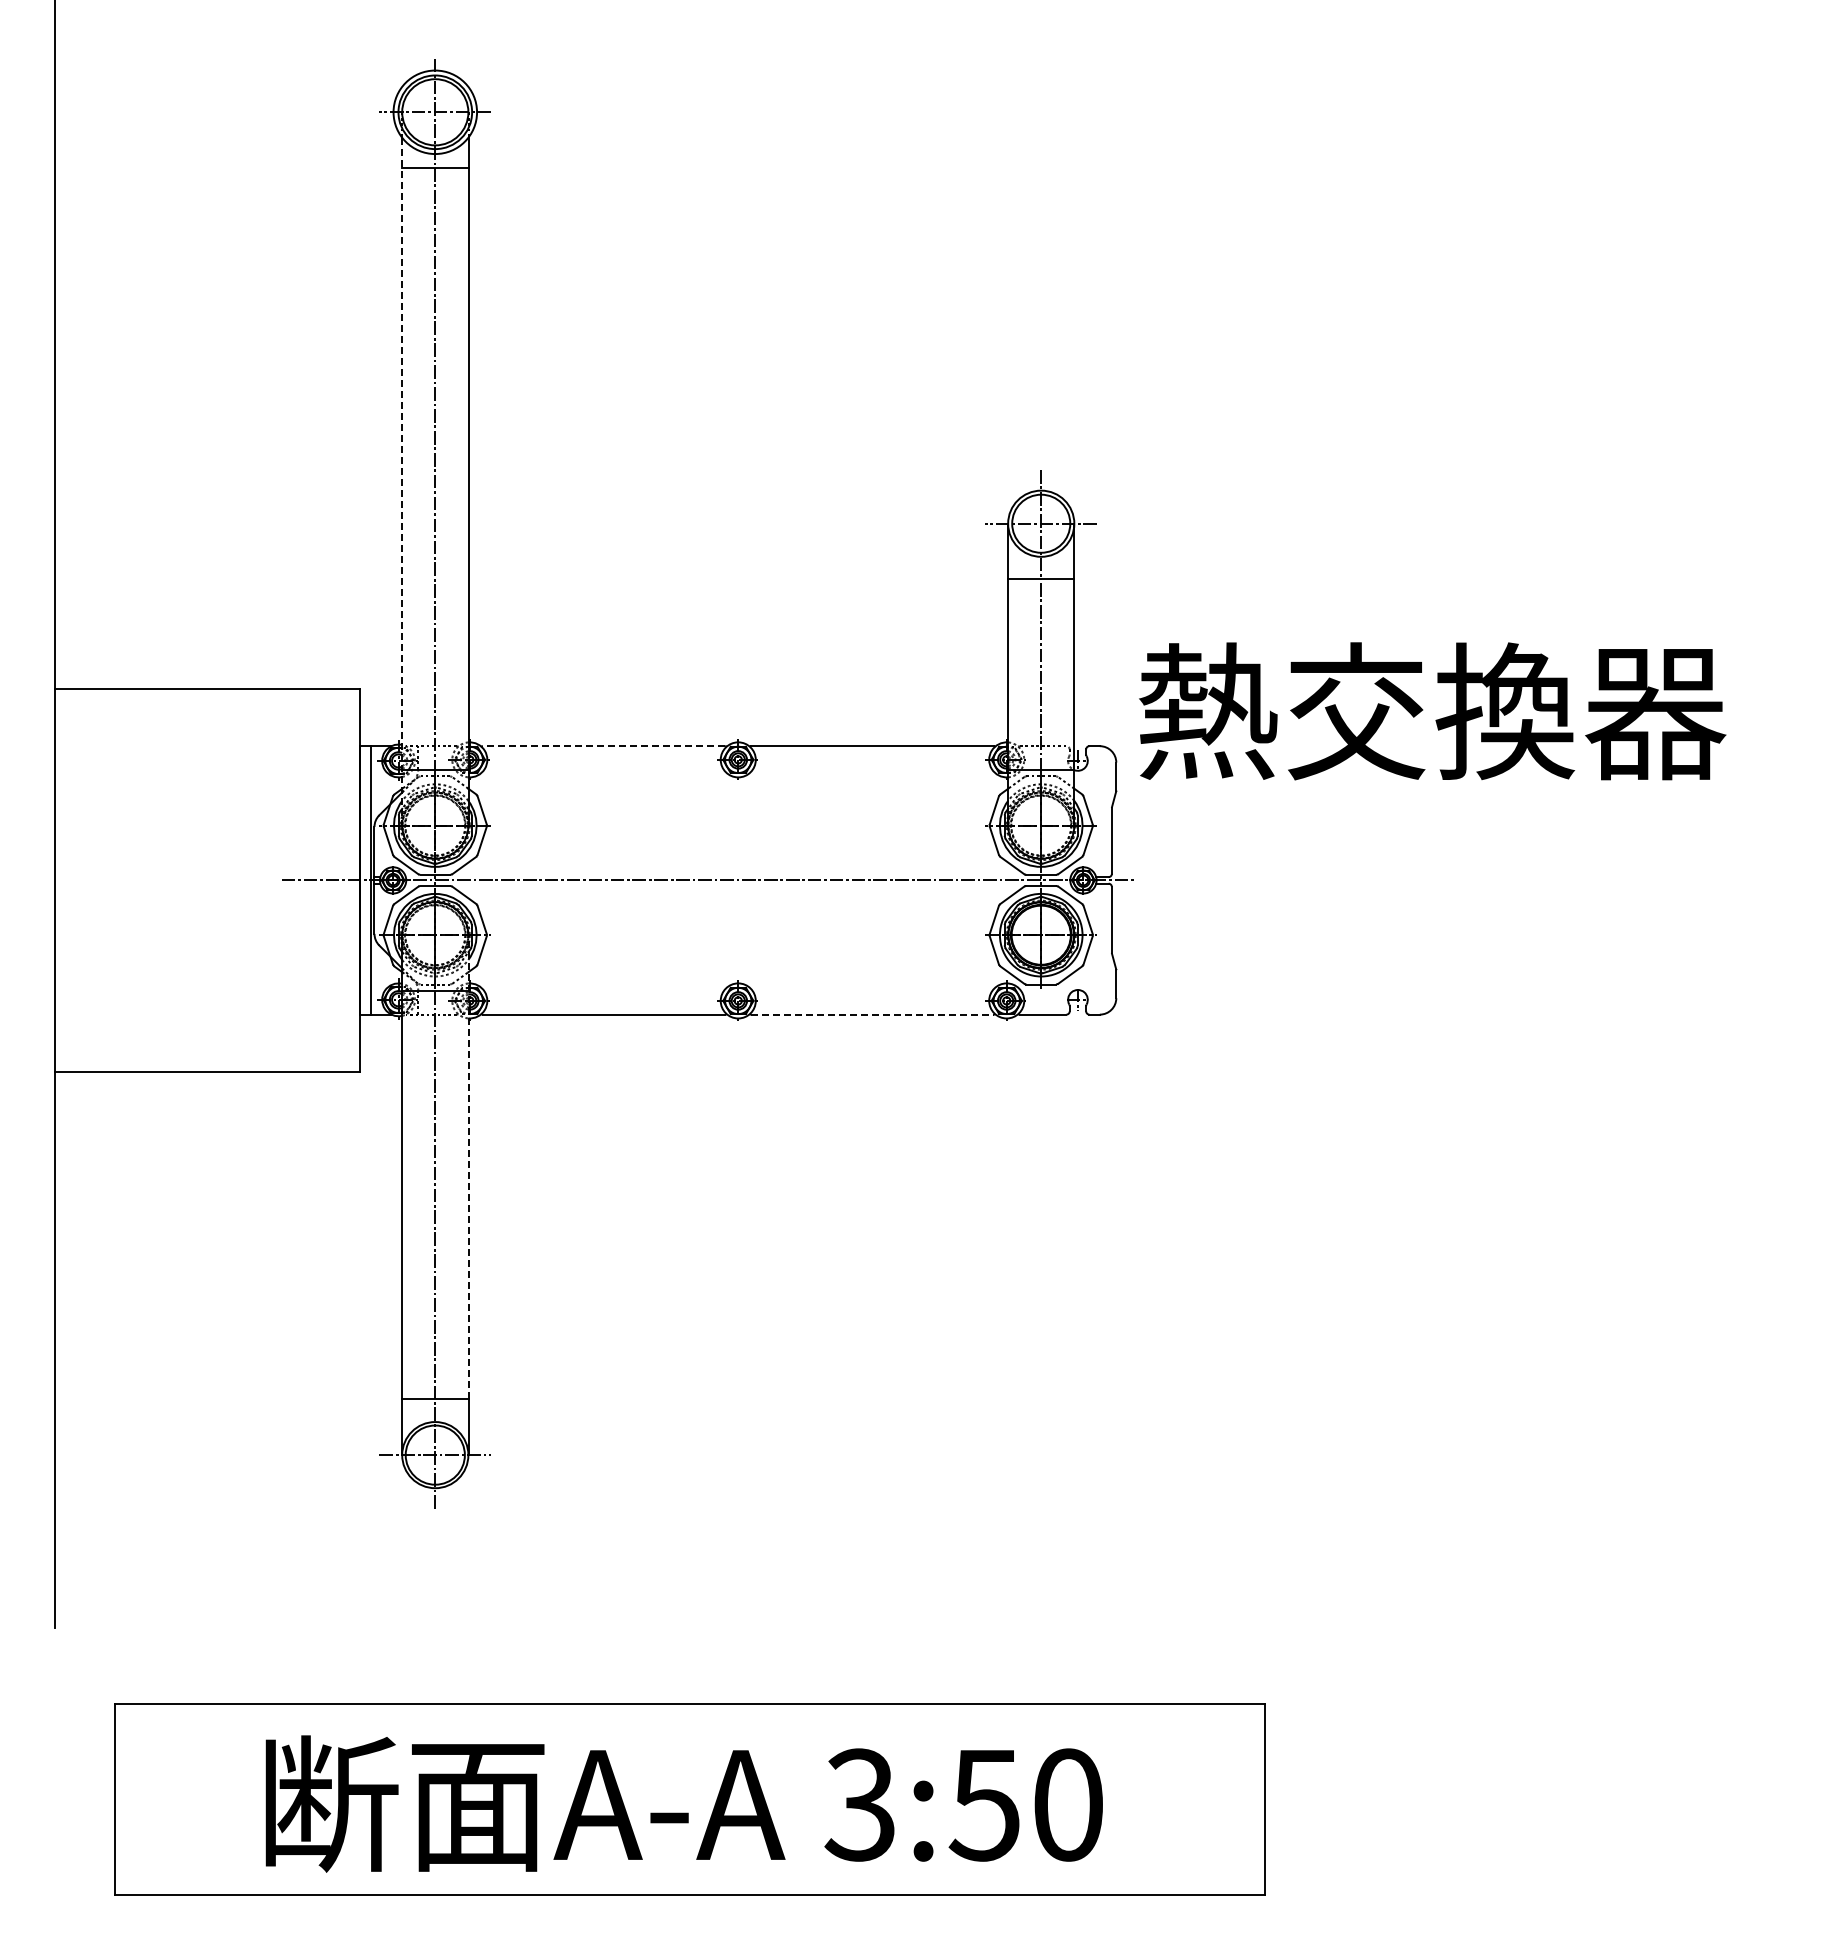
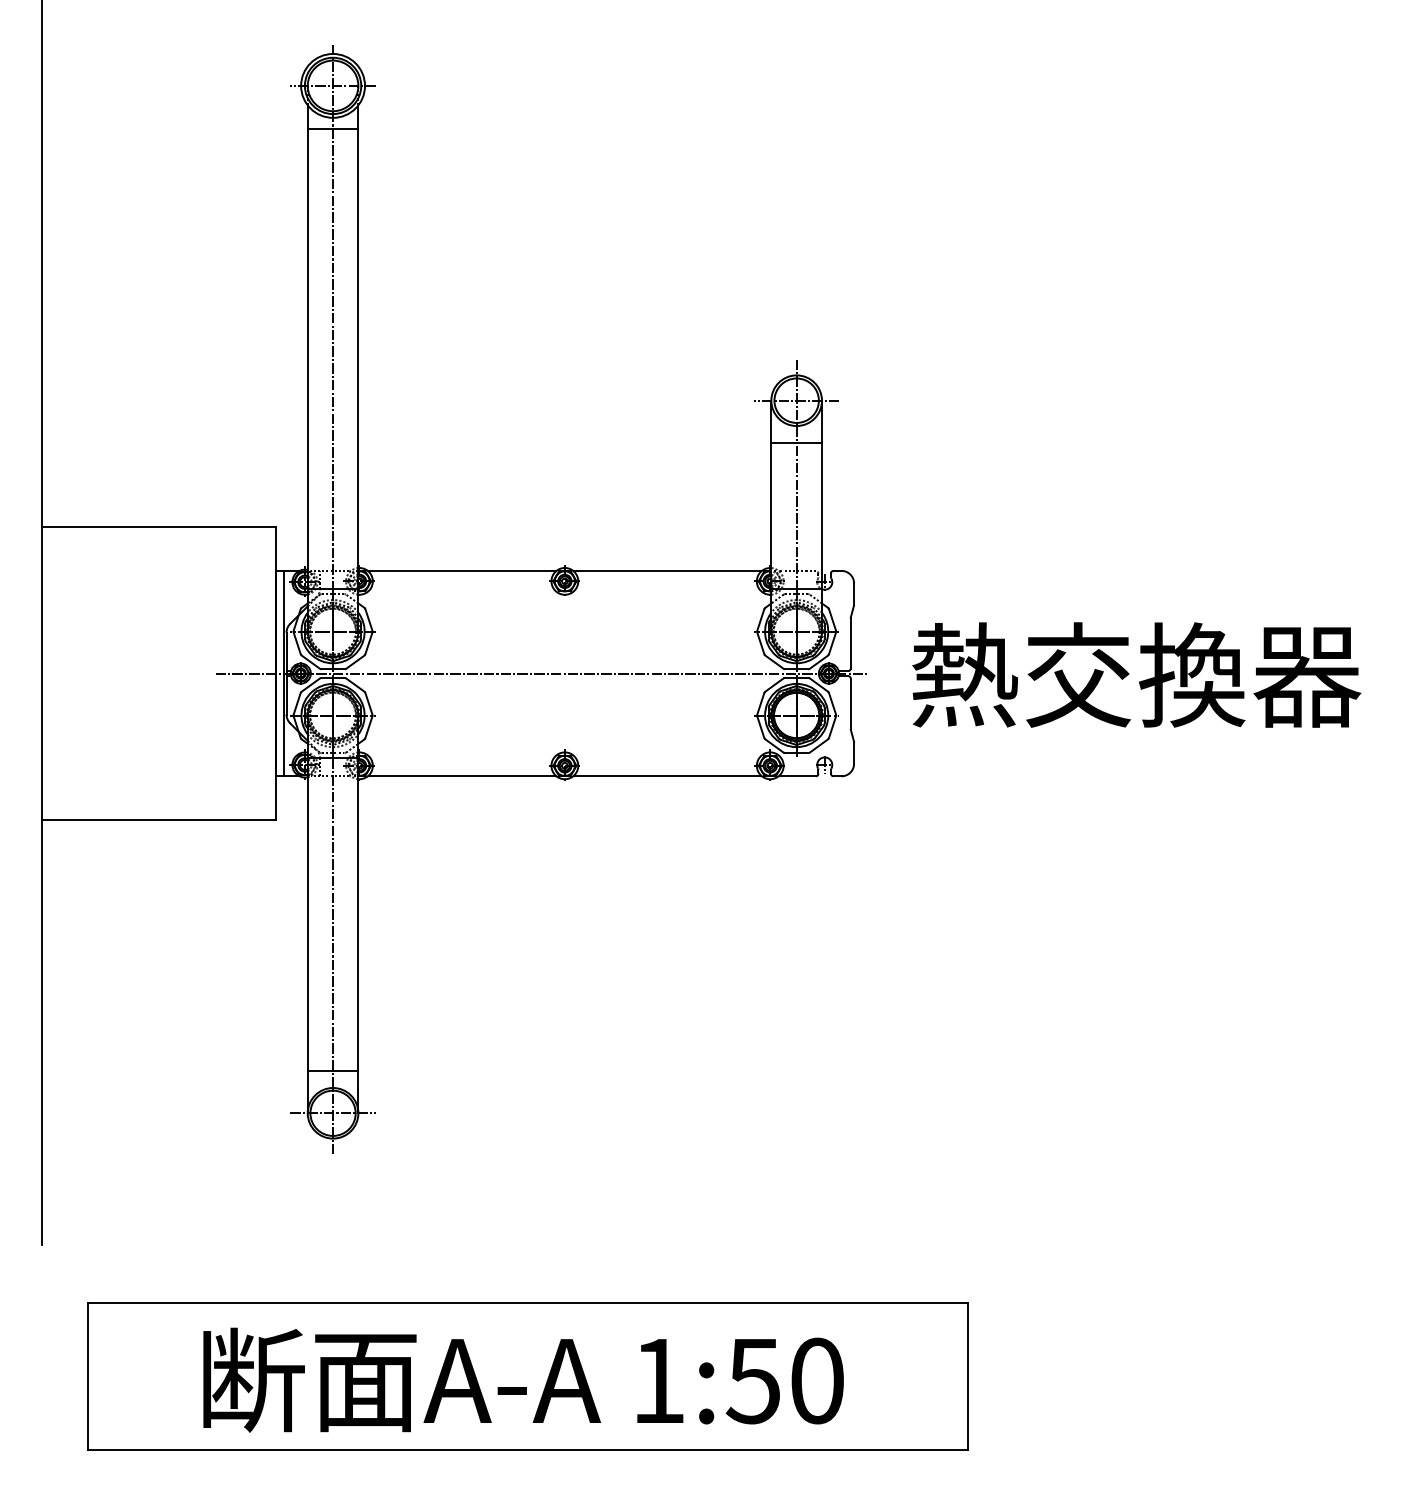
line: (402, 481) -> (307, 368), dashed -> solid
text: (1432, 711) -> (1136, 675), moved
line: (603, 746) -> (461, 571), dashed -> solid
line: (873, 1014) -> (668, 776), dashed -> solid
line: (468, 1166) -> (358, 892), dashed -> solid
text: (859, 1804) -> (657, 1380), 3:50 -> 1:50

